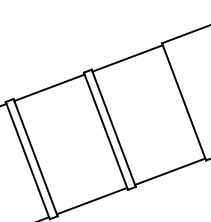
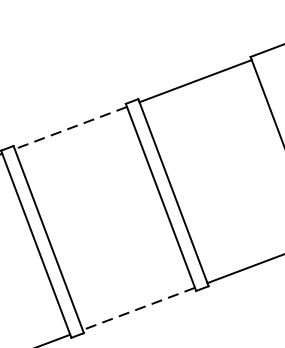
line: (49, 87) -> (70, 127), solid -> dashed
line: (92, 201) -> (139, 309), solid -> dashed

